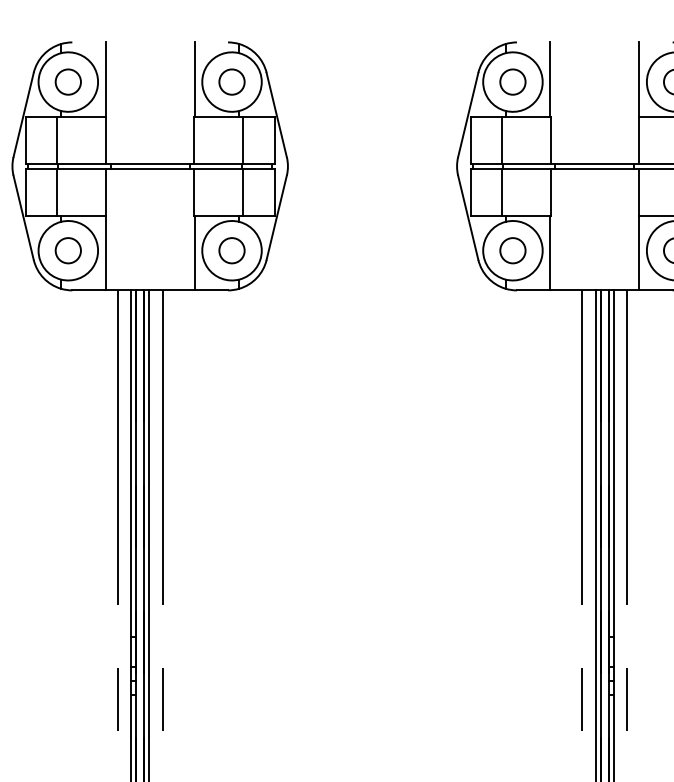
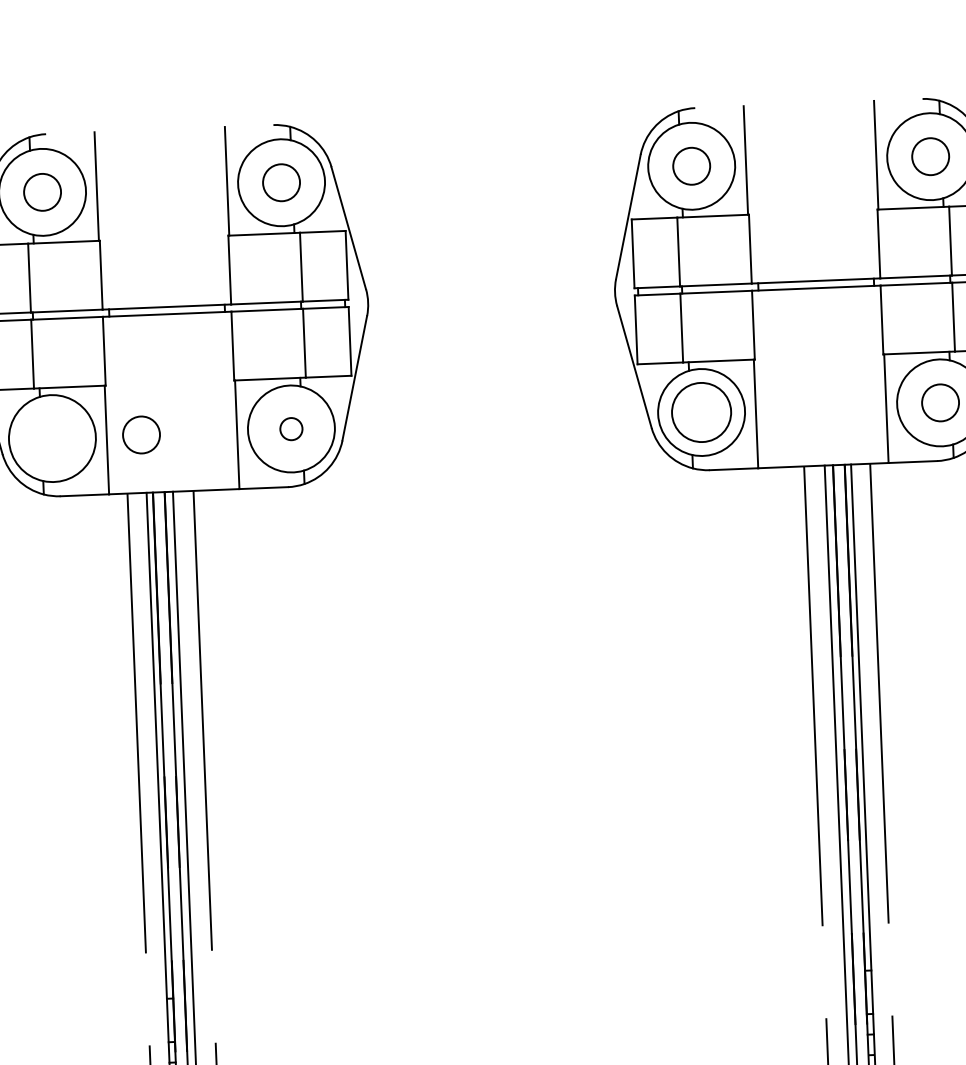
circle: (67, 250) -> (140, 434), moved
circle: (231, 250) -> (290, 428), size x0.6
circle: (512, 250) -> (700, 412), size x1.6

